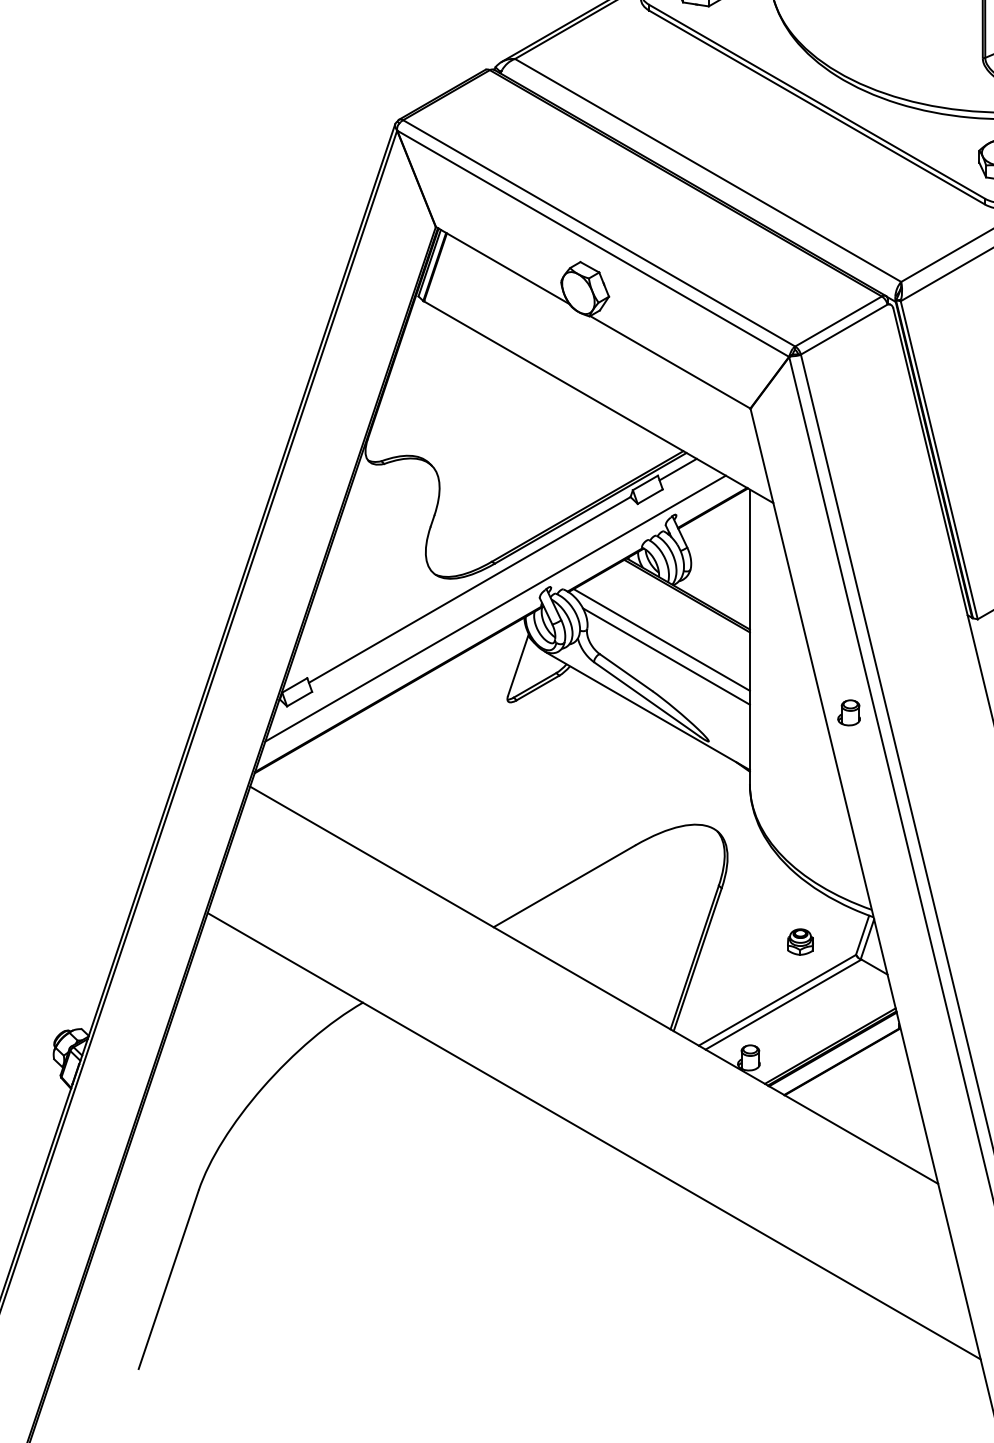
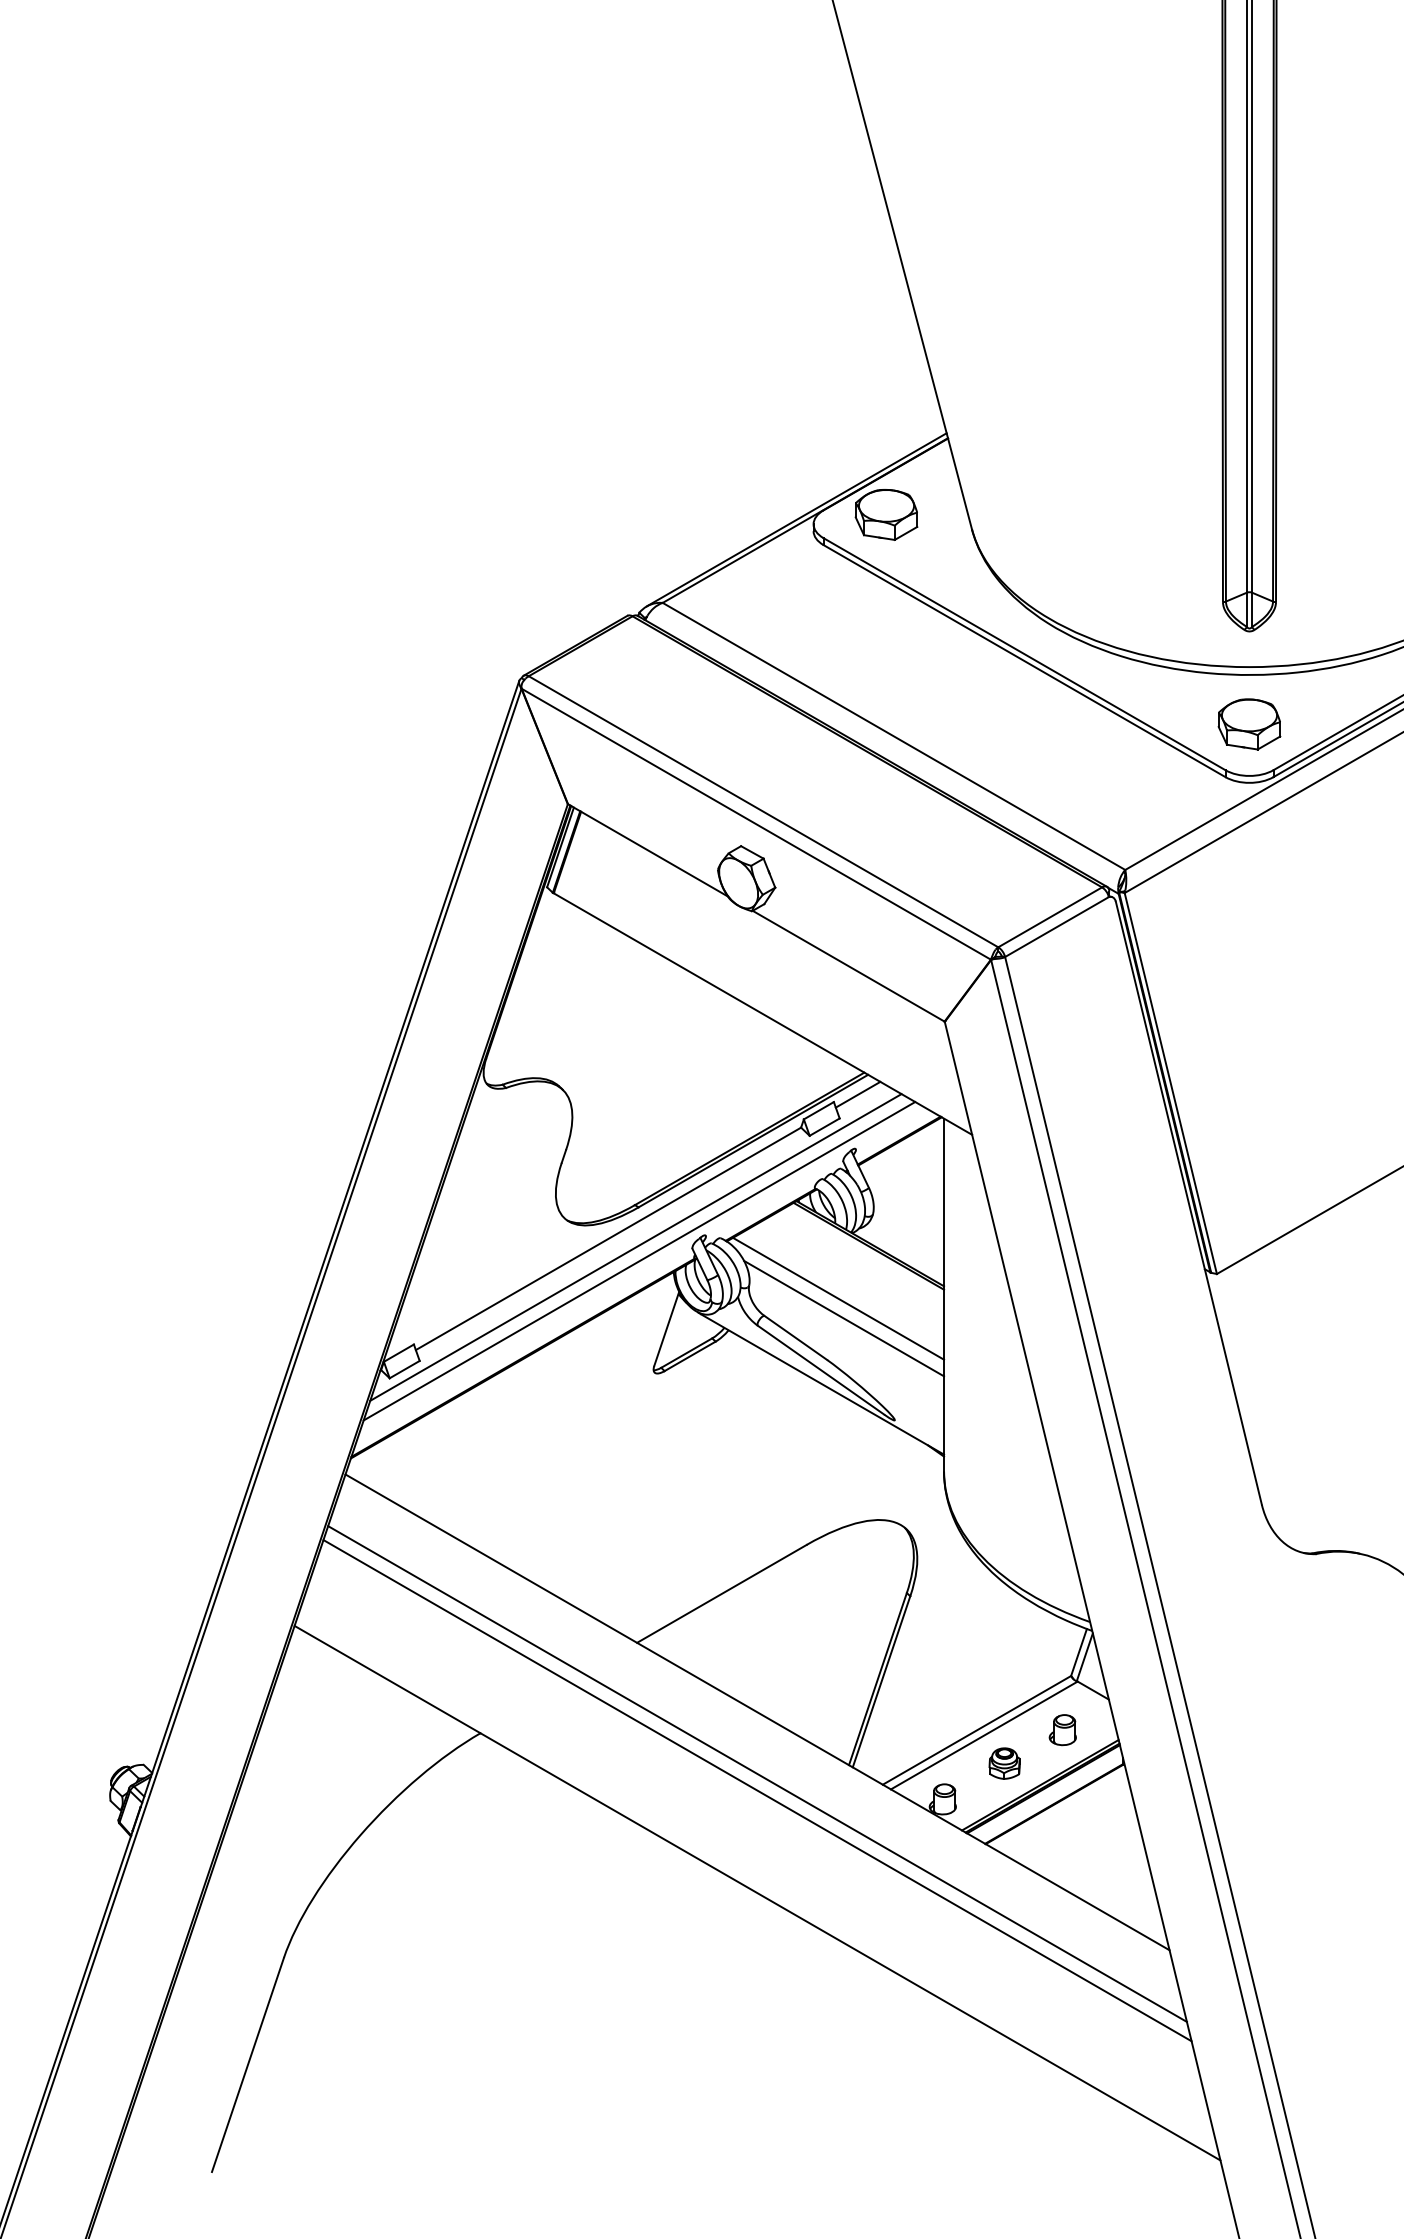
line: (492, 597) -> (635, 1247), added
part: (848, 713) -> (1062, 1730), moved
part: (800, 941) -> (1004, 1763), moved
line: (594, 1036) -> (757, 1773), added
line: (594, 1050) -> (757, 1790), added

